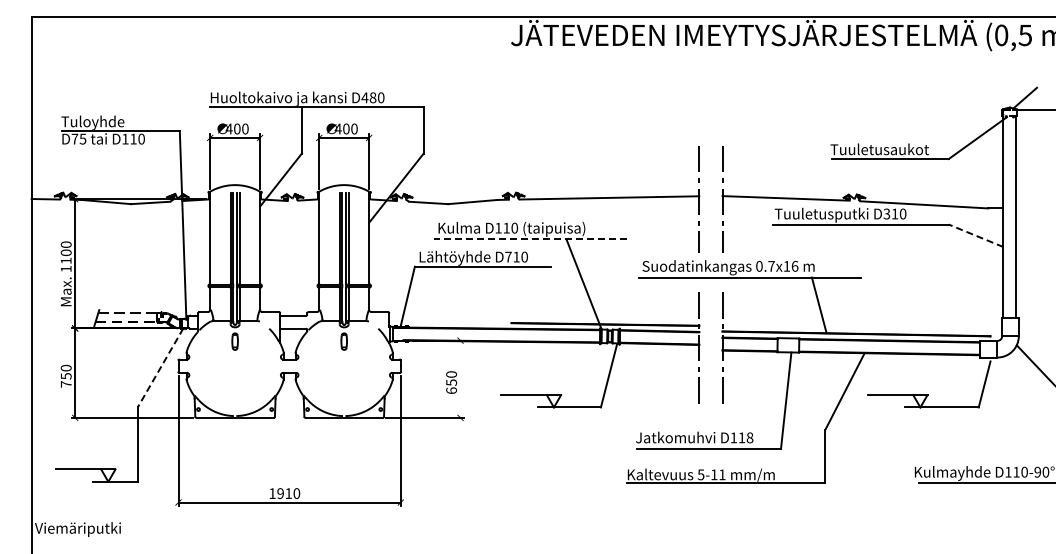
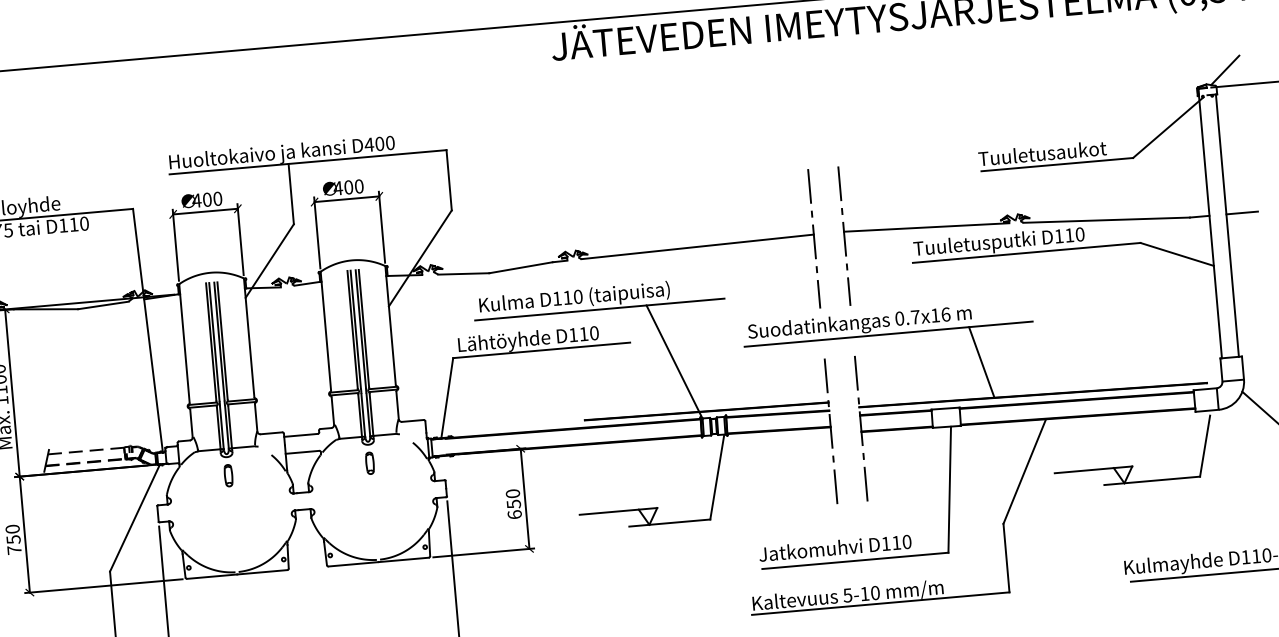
text: (372, 97) -> (379, 143), D480 -> D400
line: (1028, 208) -> (1242, 213), added
text: (886, 213) -> (1058, 235), D310 -> D110
line: (976, 235) -> (1177, 253), dashed -> solid
line: (529, 239) -> (598, 309), dashed -> solid
text: (508, 256) -> (573, 334), D710 -> D110
line: (160, 368) -> (134, 518), dashed -> solid
line: (460, 378) -> (524, 497), added
text: (749, 437) -> (906, 541), D118 -> D110
text: (722, 474) -> (875, 592), 5-11 -> 5-10

